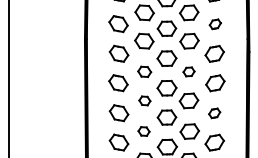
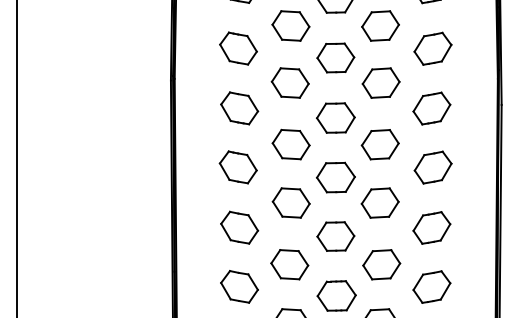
part: (215, 24) -> (433, 49), size x1.67
part: (144, 71) -> (290, 143), size x1.43
part: (188, 71) -> (379, 143), size x1.67
part: (144, 100) -> (290, 202), size x1.67
part: (214, 113) -> (431, 228), size x1.67
part: (143, 131) -> (288, 264), size x1.67

